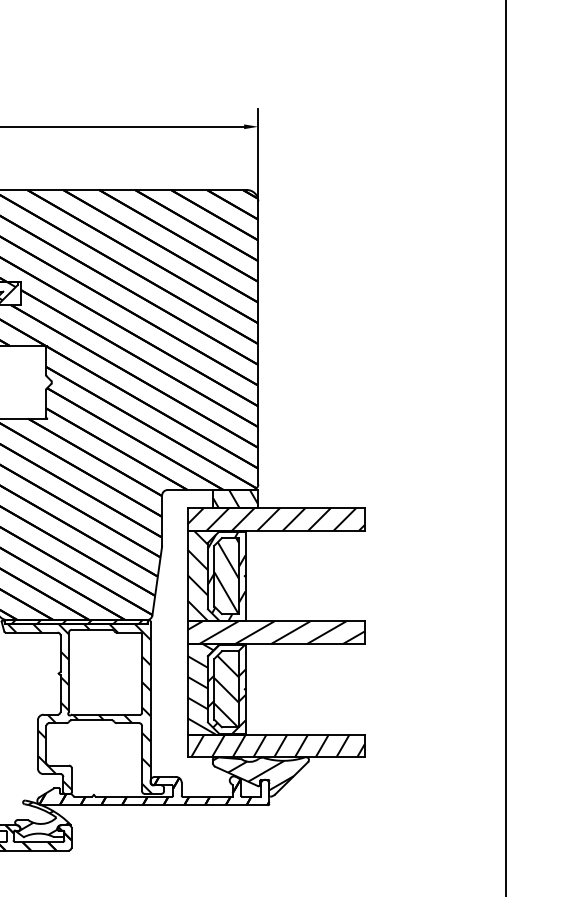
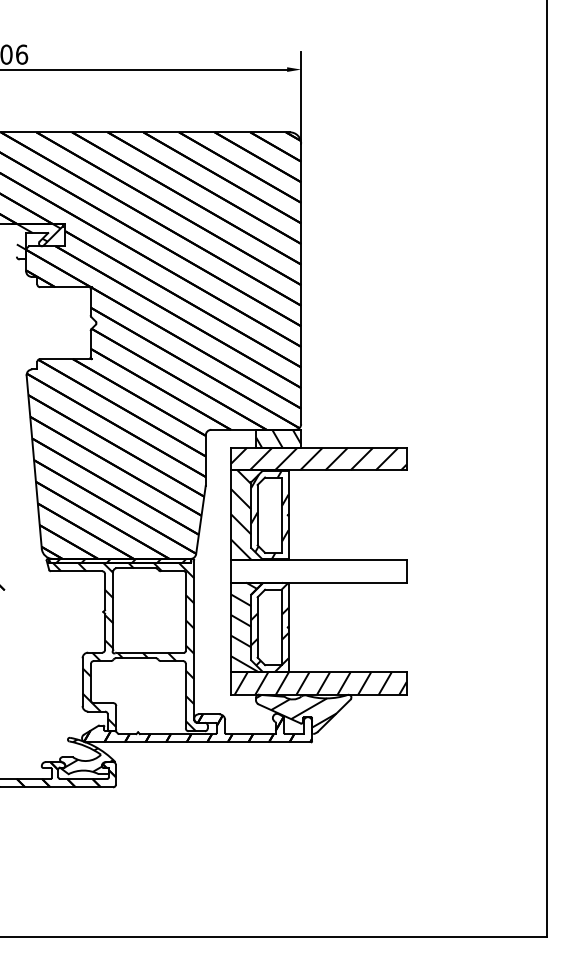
hatch: (226, 575) -> (269, 514), removed
hatch: (275, 632) -> (318, 571), removed
hatch: (226, 689) -> (269, 627), removed

